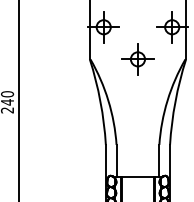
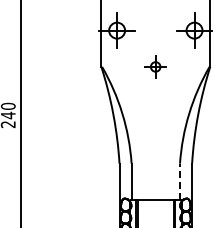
part: (137, 58) -> (155, 66), size x0.6
line: (159, 160) -> (180, 181), solid -> dashed

